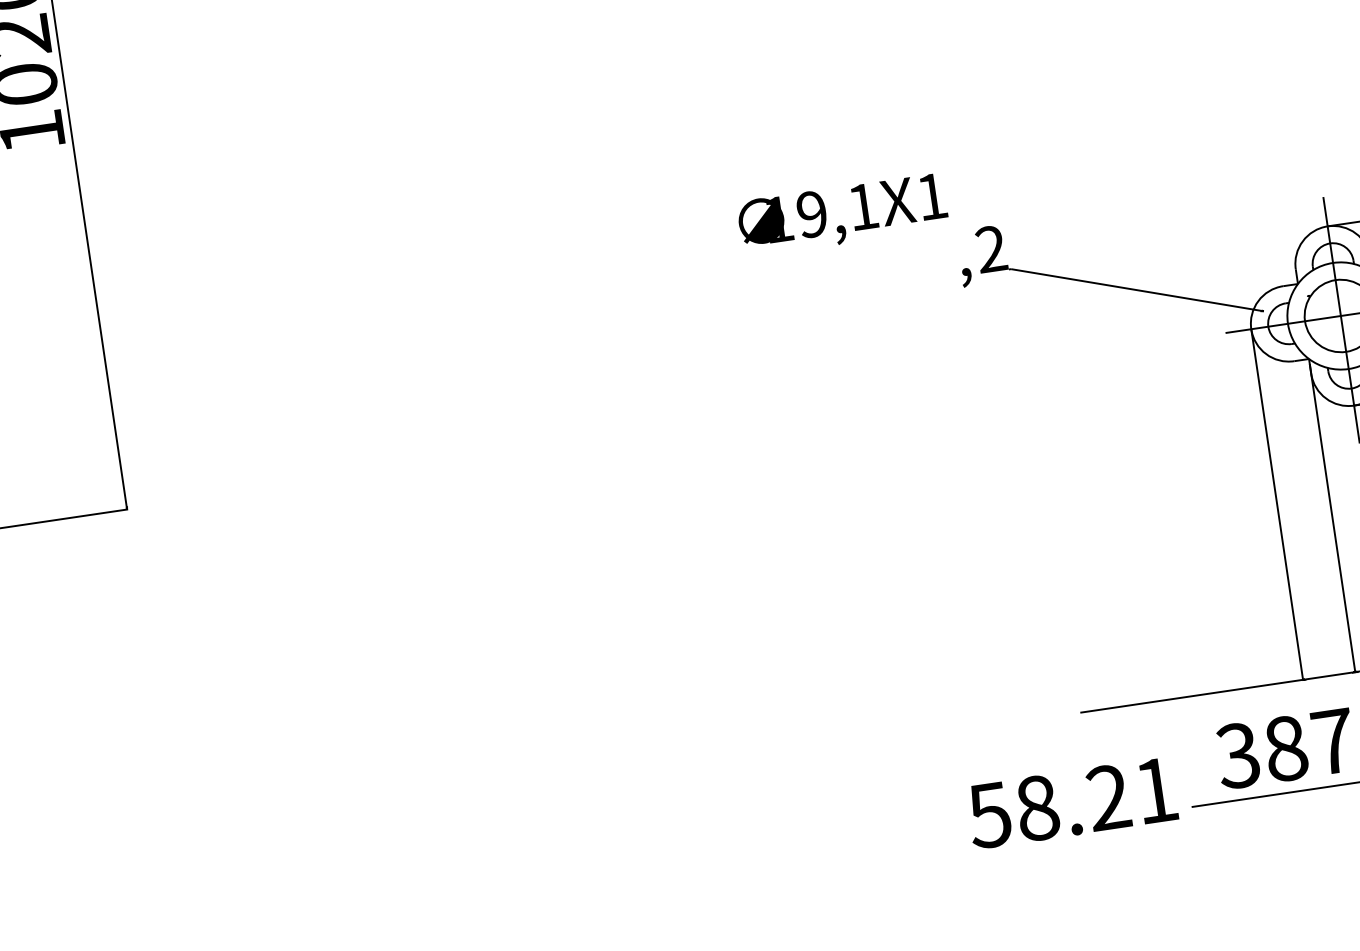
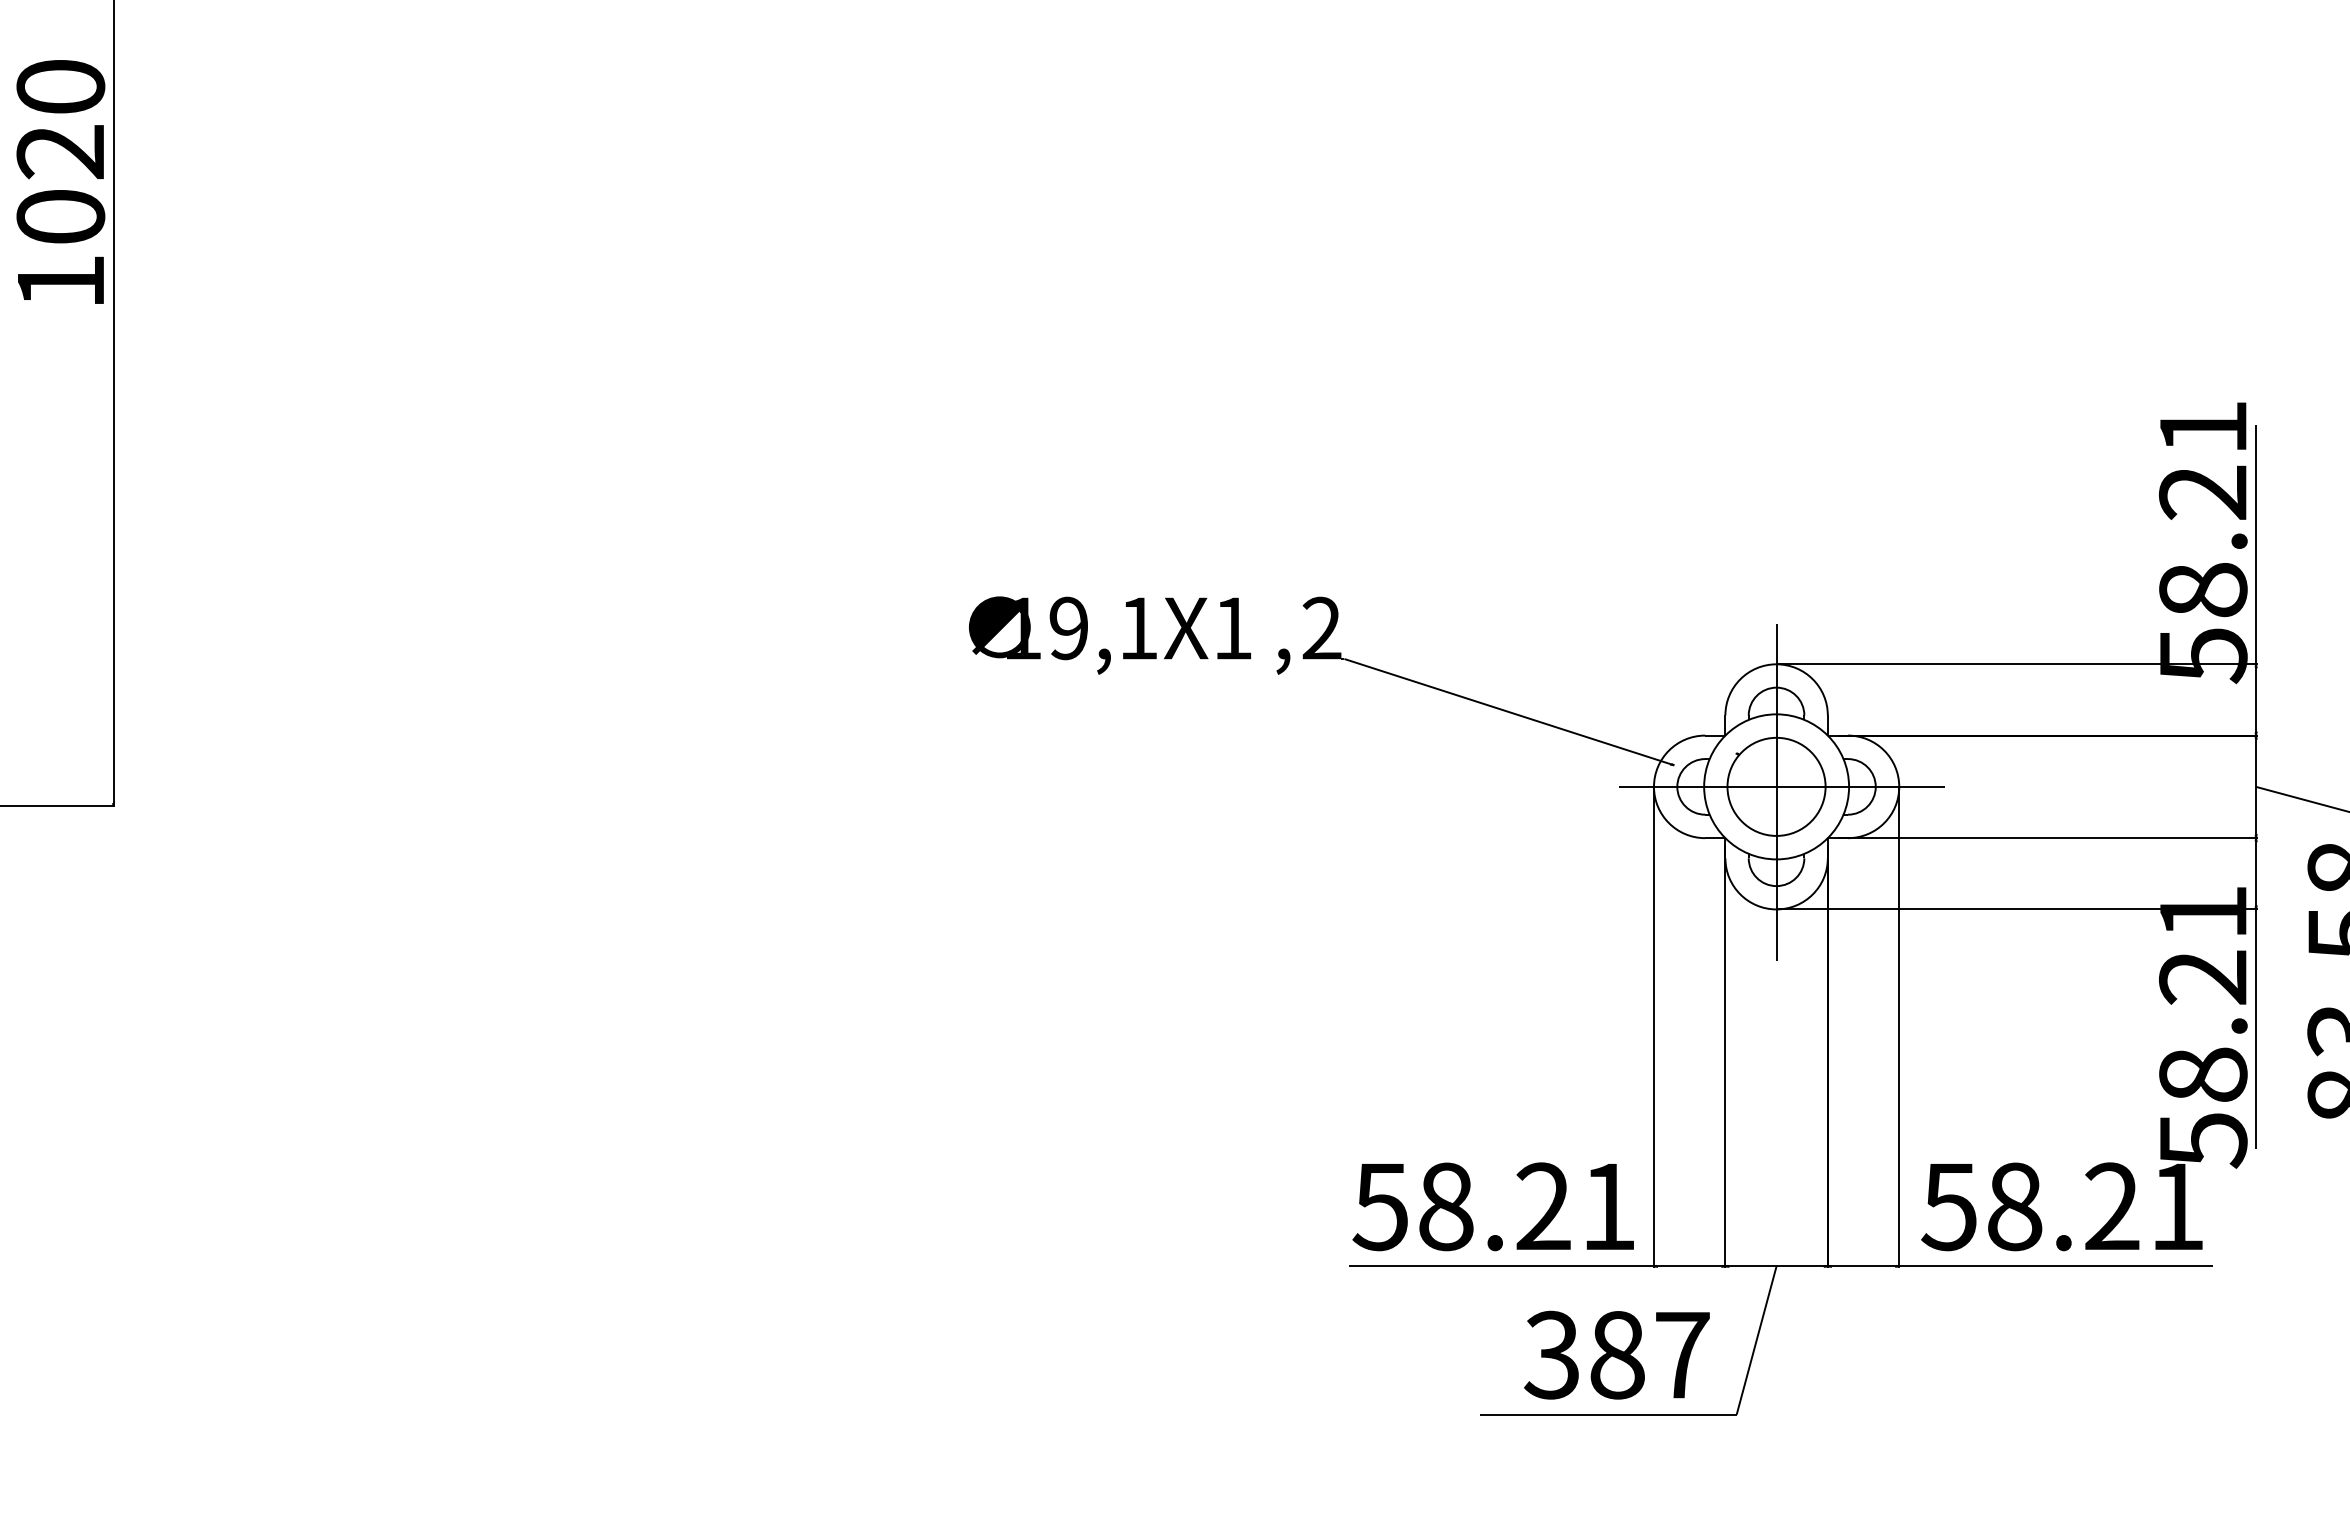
text: (842, 215) -> (1109, 635), moved
text: (1071, 803) -> (1492, 1206), moved

